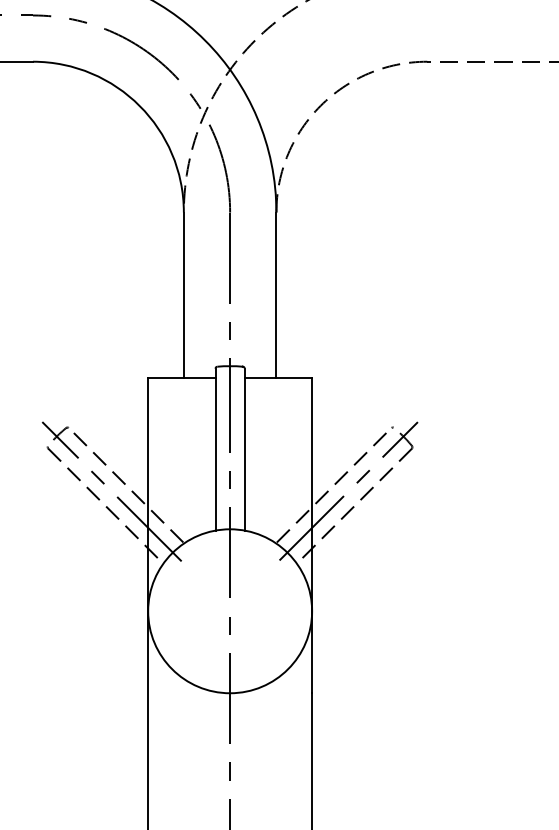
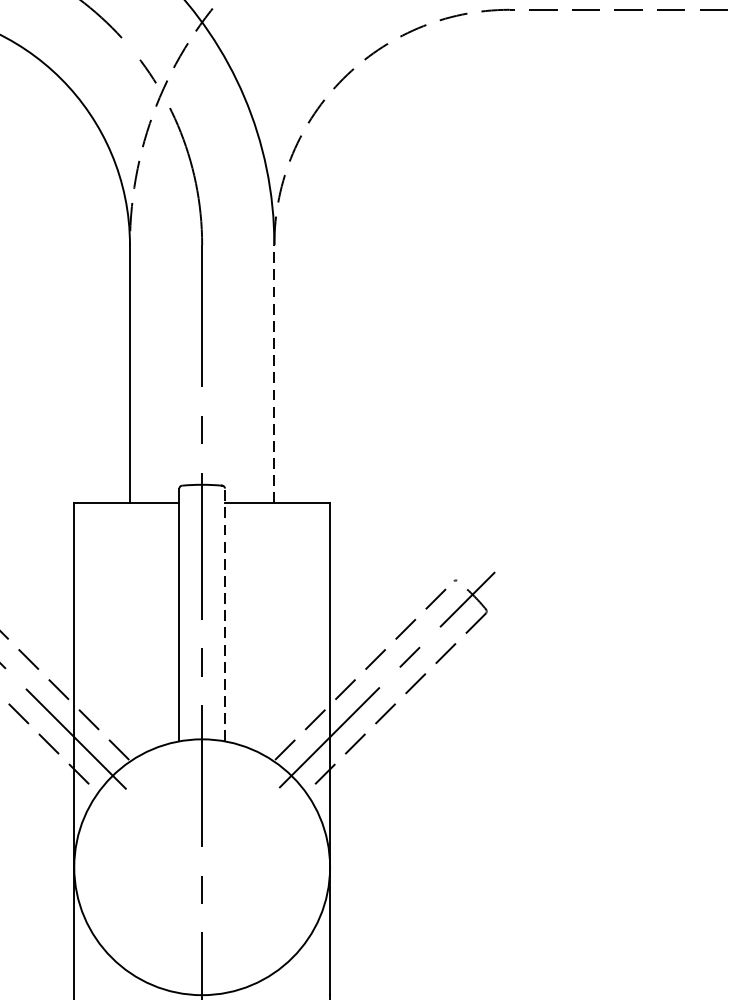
line: (276, 295) -> (274, 374), solid -> dashed
line: (244, 449) -> (224, 614), solid -> dashed

